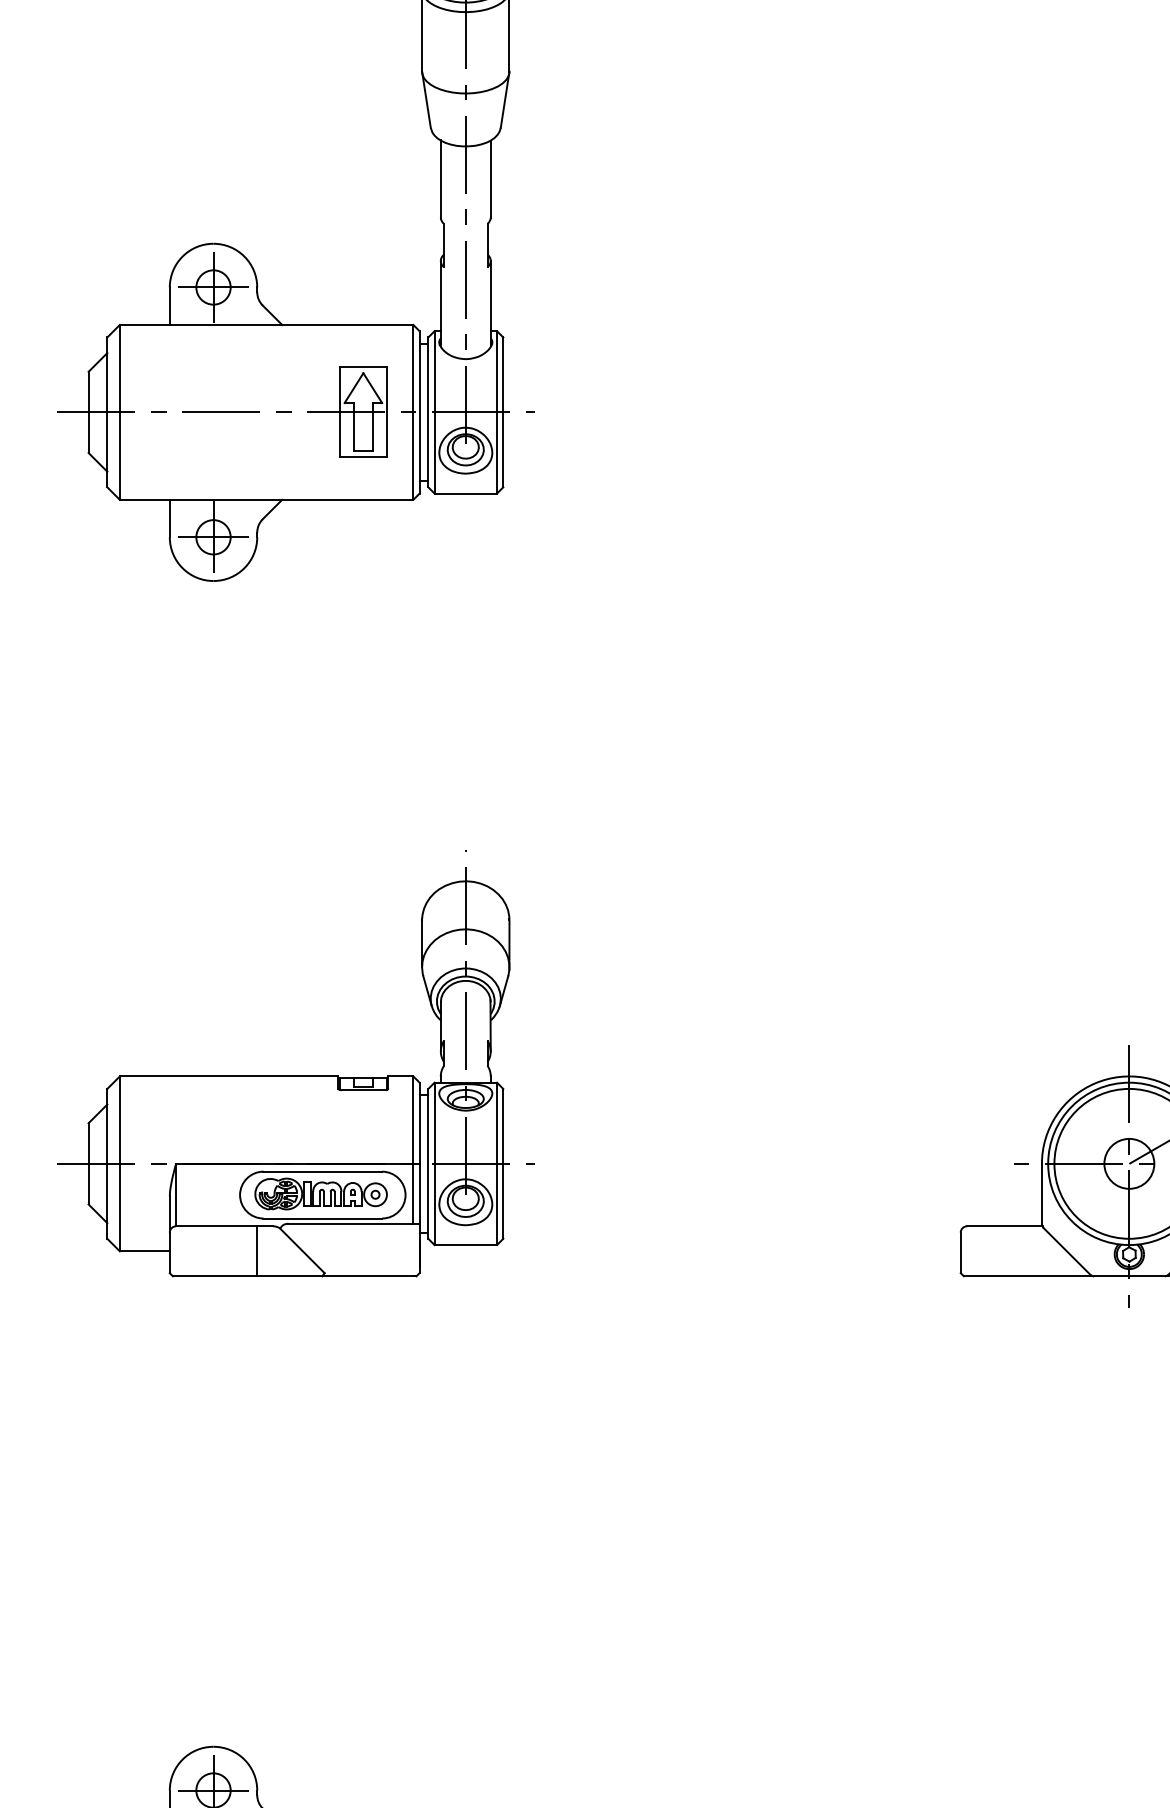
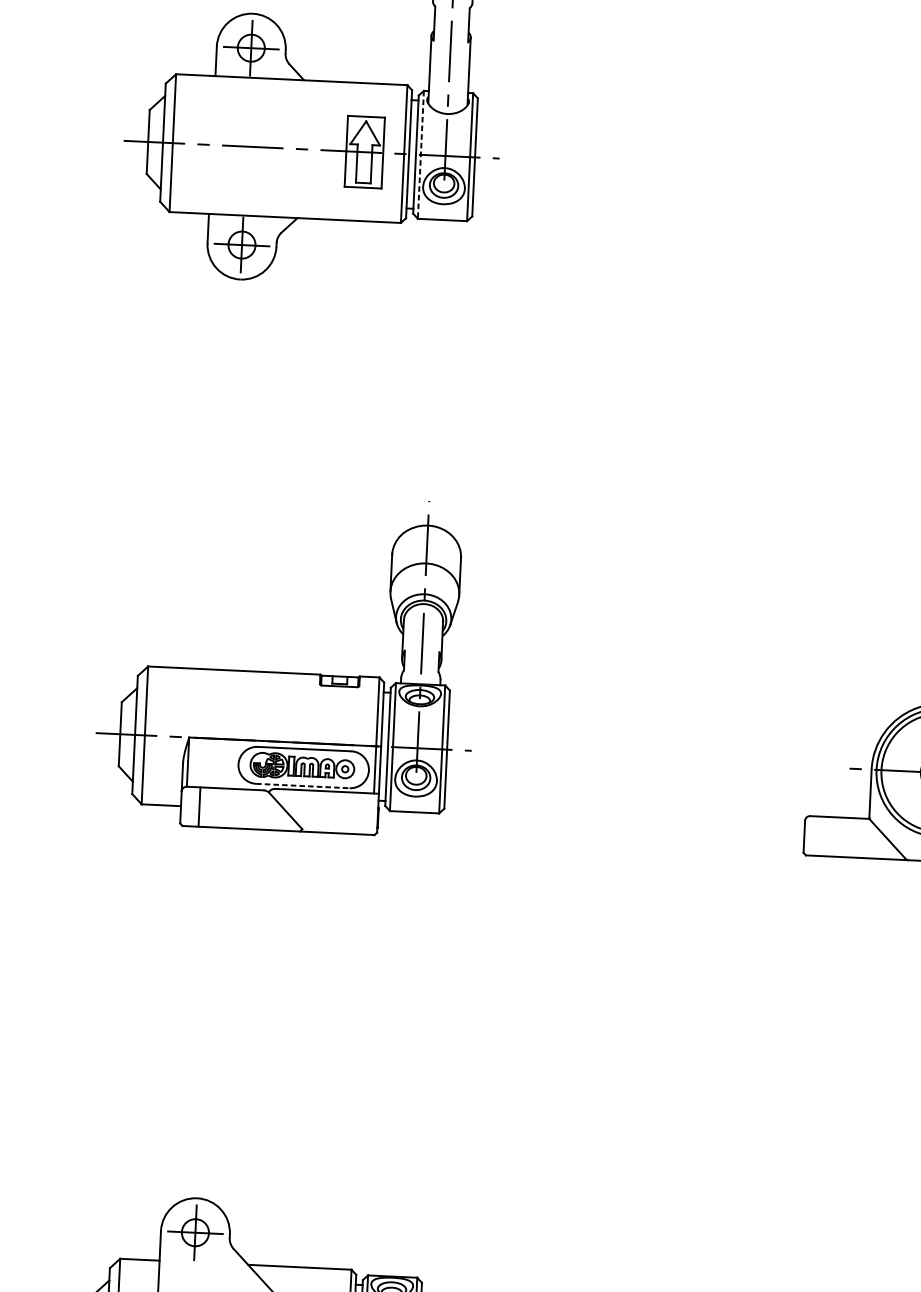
line: (434, 412) -> (420, 154), solid -> dashed
line: (323, 1218) -> (303, 786), solid -> dashed
line: (257, 1251) -> (199, 807), moved

